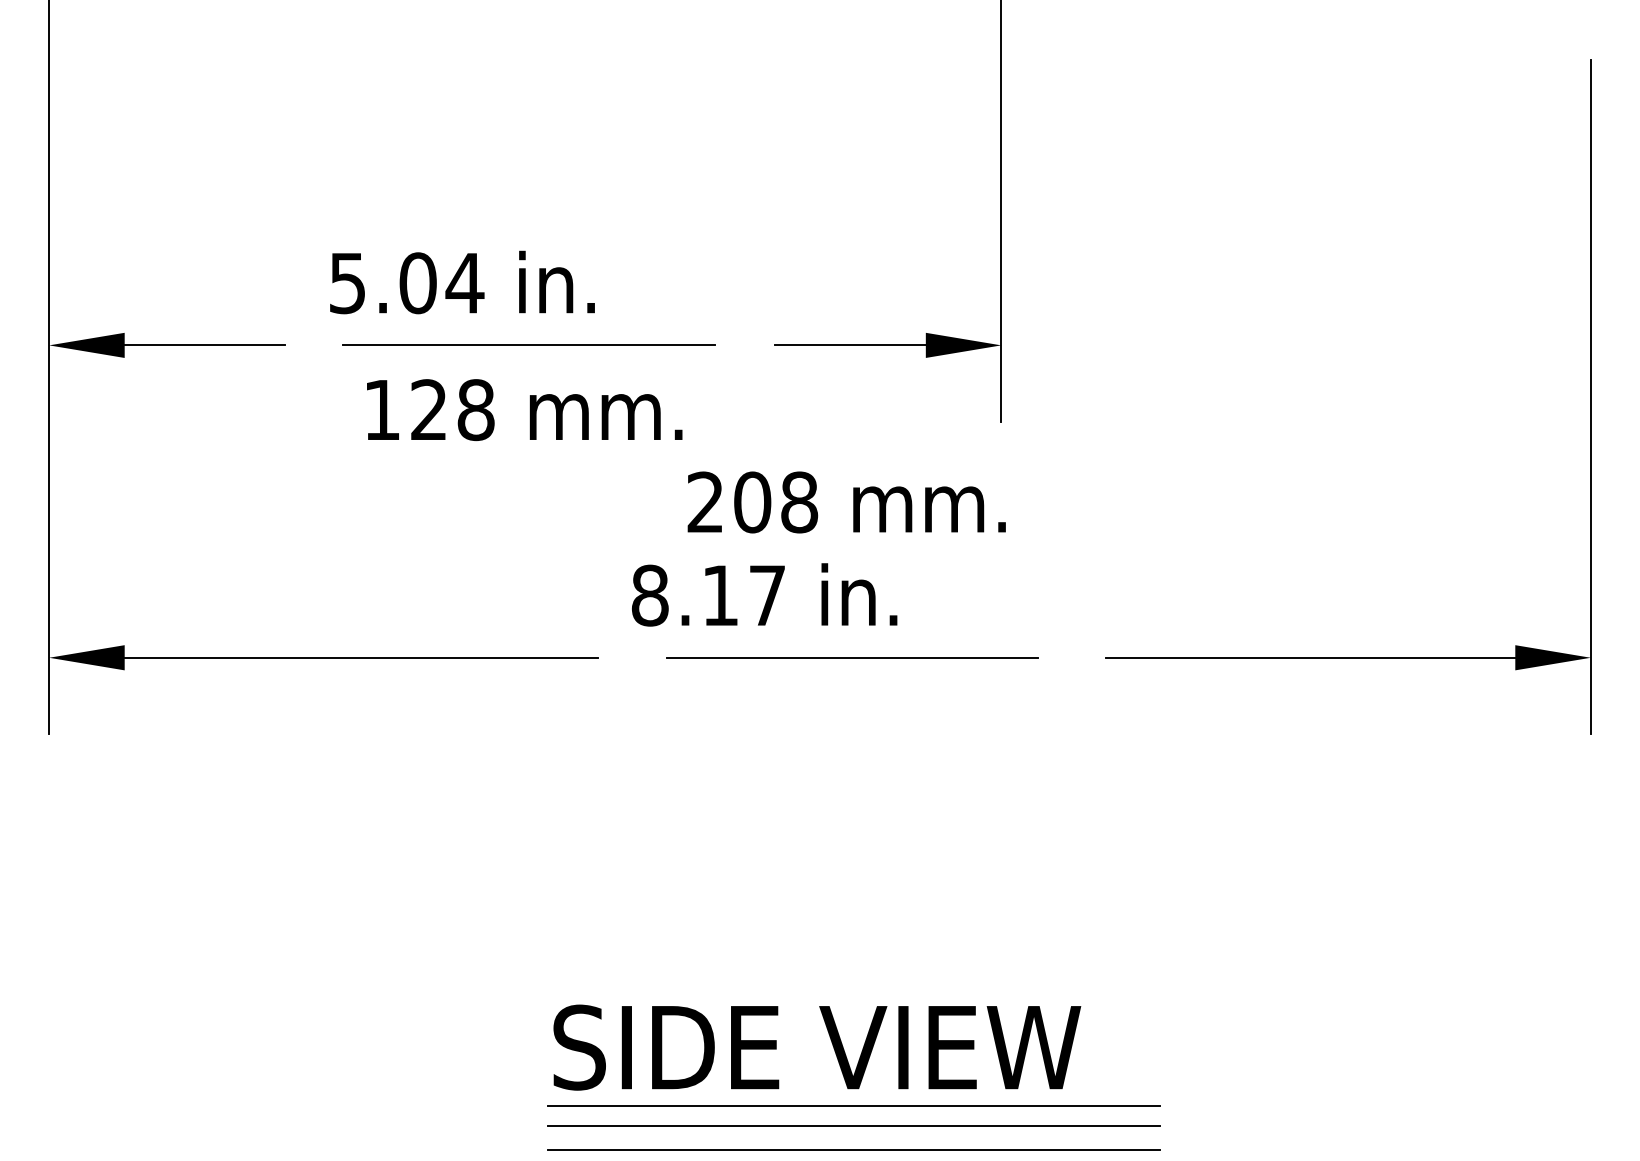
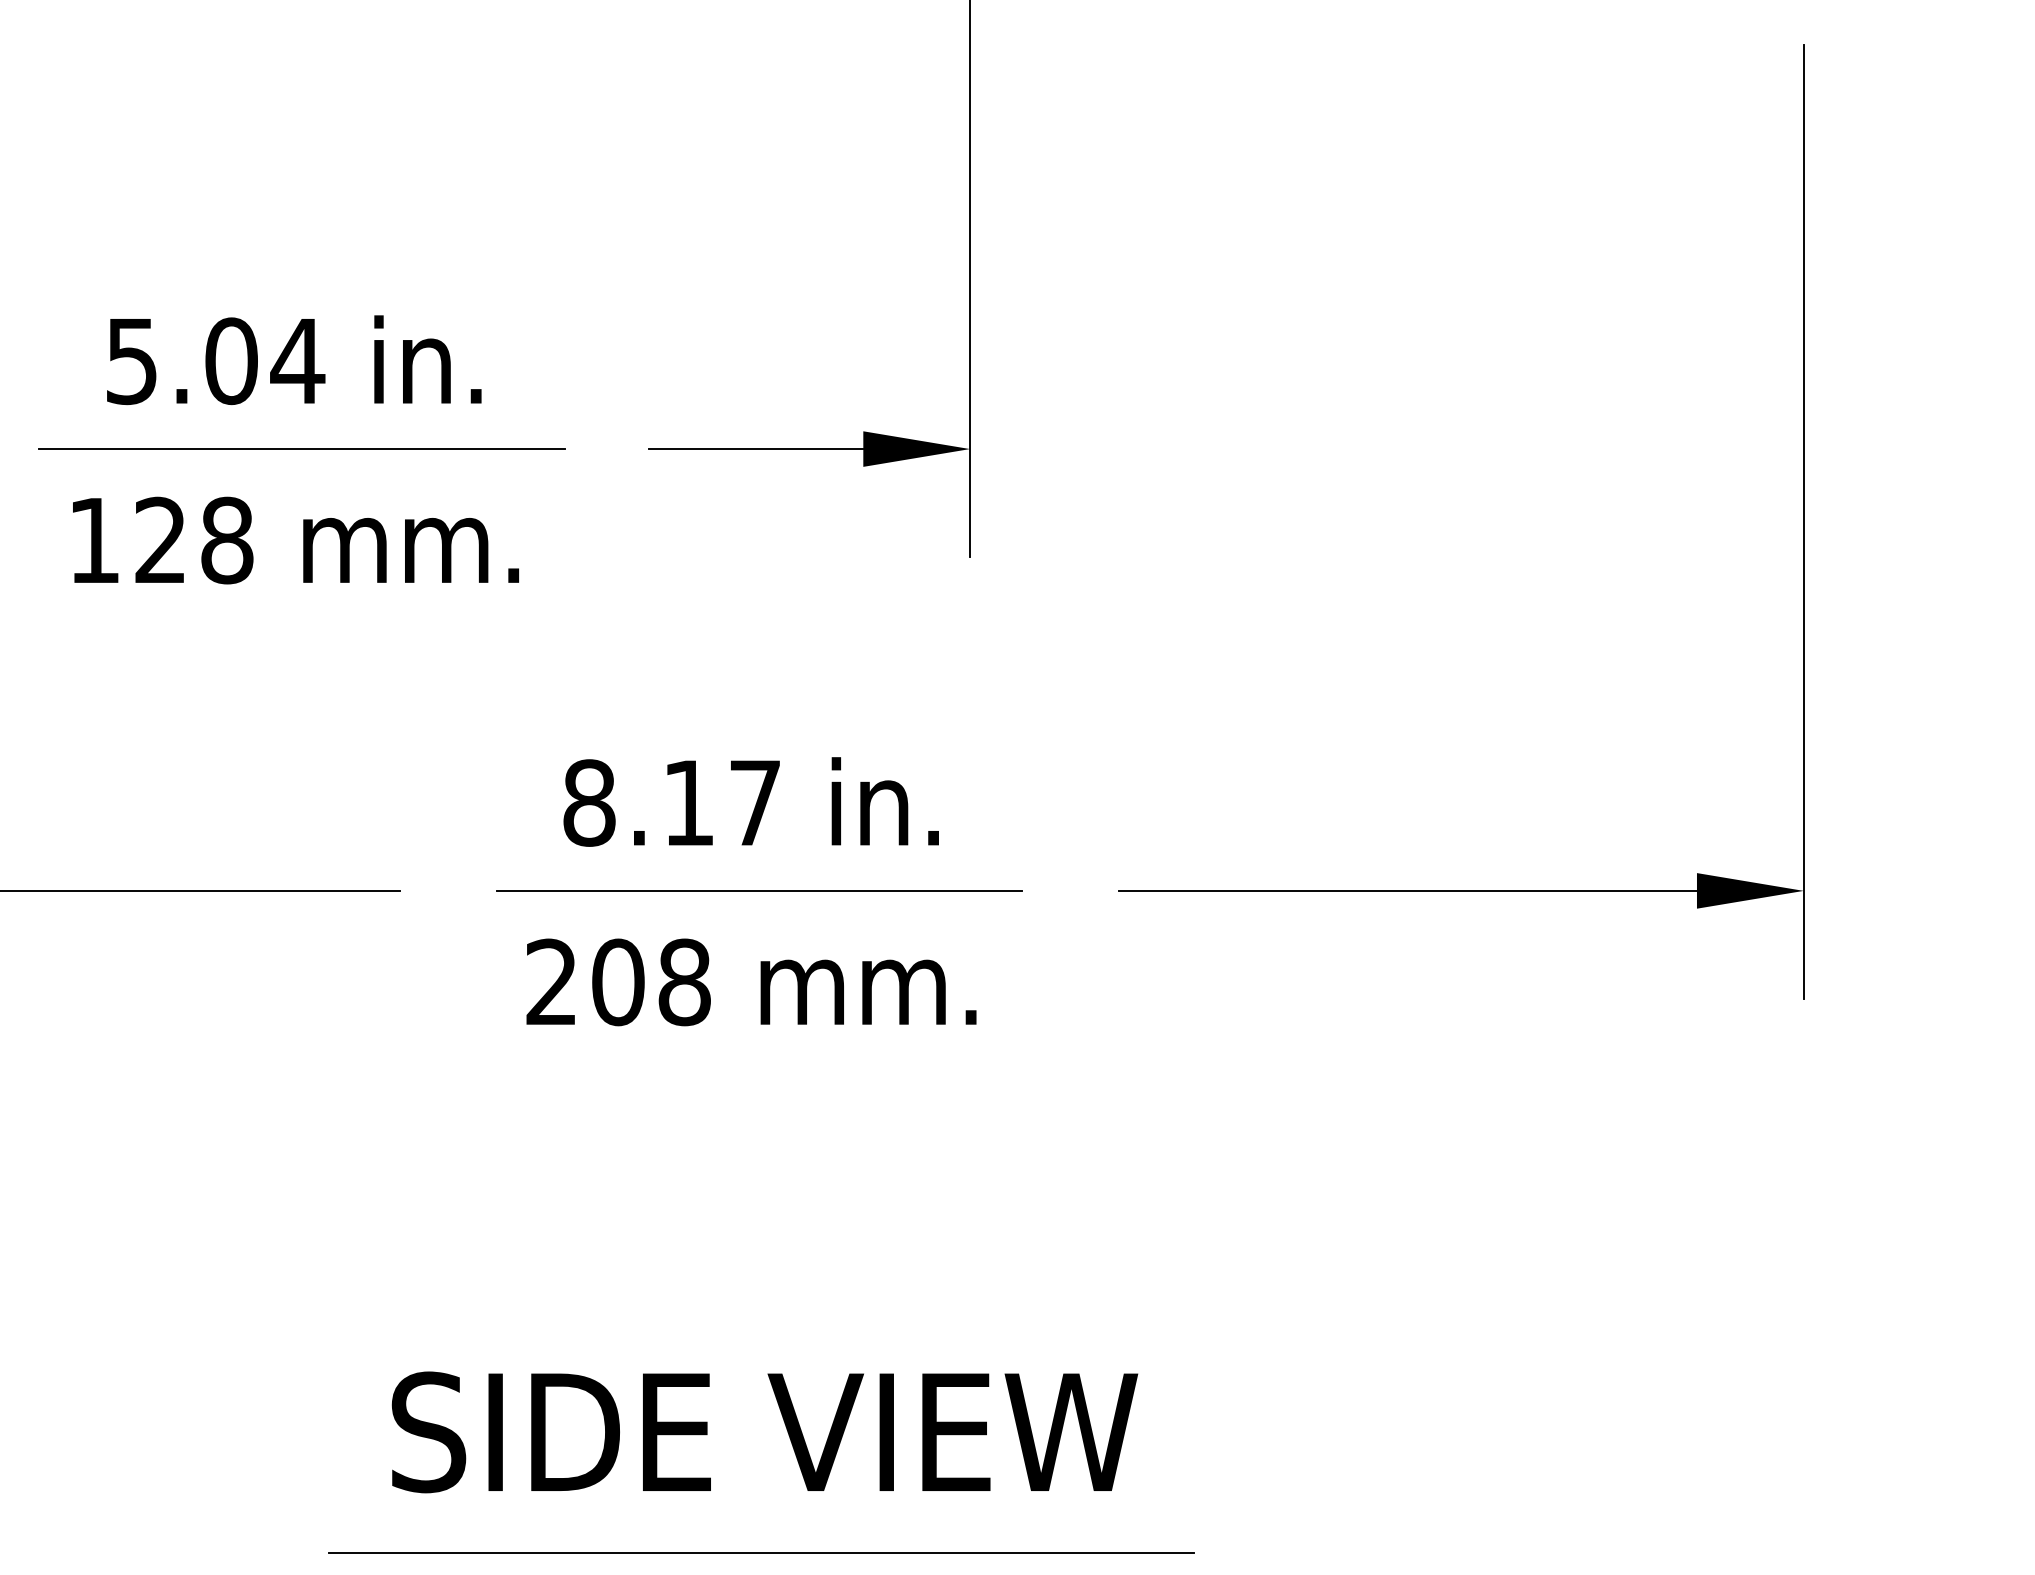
text: (462, 282) -> (294, 360), moved
text: (846, 502) -> (751, 982), moved
text: (764, 594) -> (751, 801), moved
text: (817, 1047) -> (765, 1432), moved
line: (853, 1105) -> (760, 1524), removed

